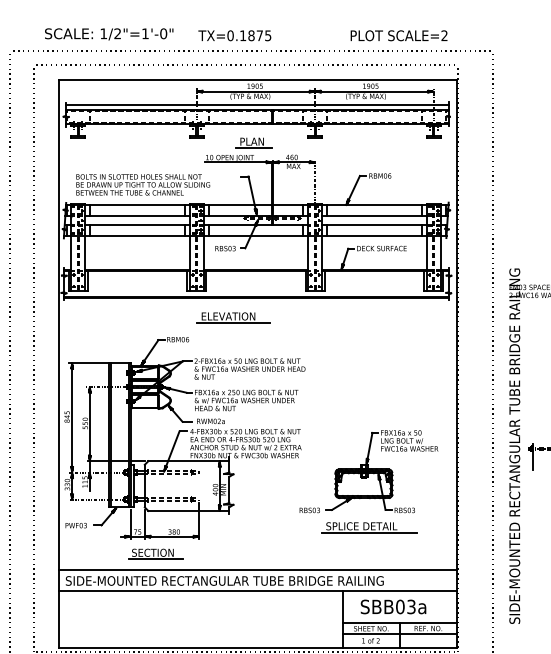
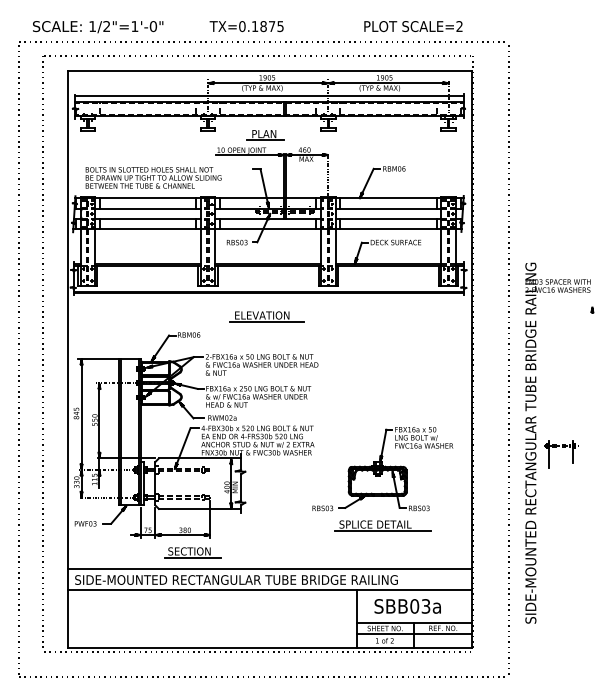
text: (109, 34) -> (98, 27), moved
part: (232, 317) -> (266, 316), moved
part: (155, 553) -> (192, 552), moved

